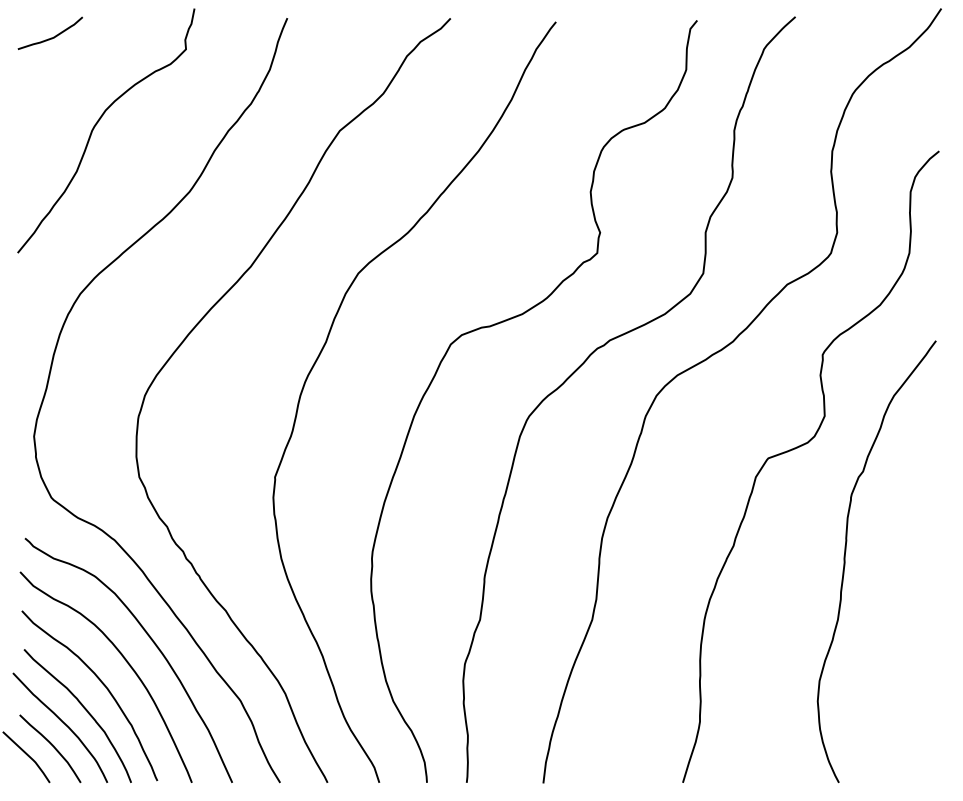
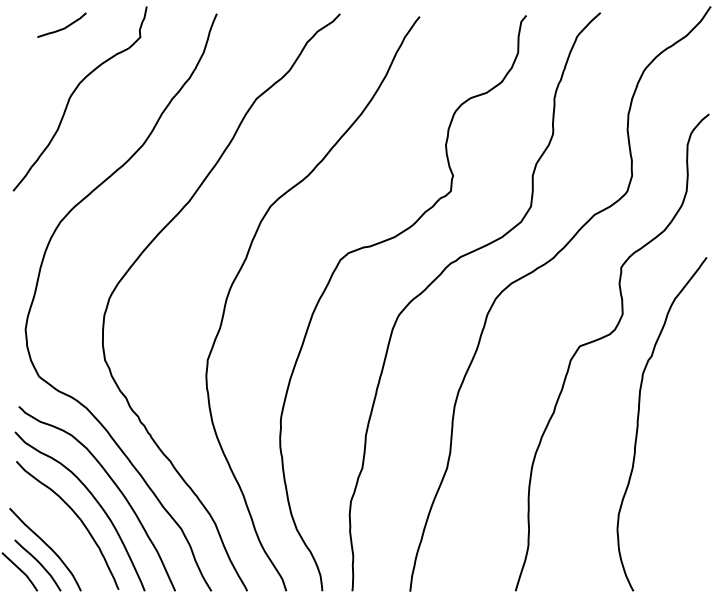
curve: (52, 36) -> (63, 27), moved
curve: (85, 711) -> (64, 537), removed

